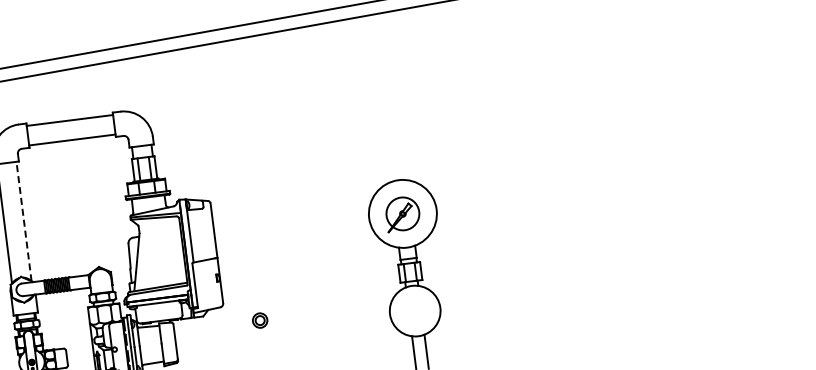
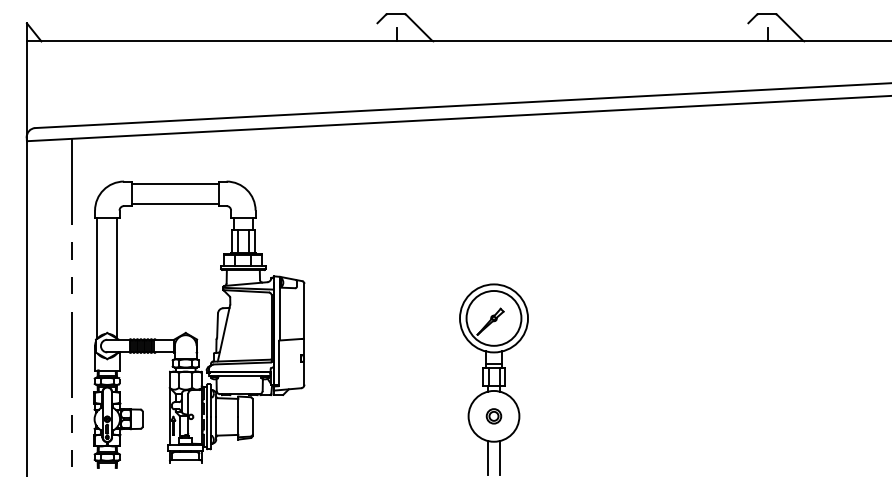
circle: (402, 213) -> (493, 317), size x1.67
line: (24, 221) -> (117, 278), dashed -> solid
part: (259, 320) -> (493, 416), moved

